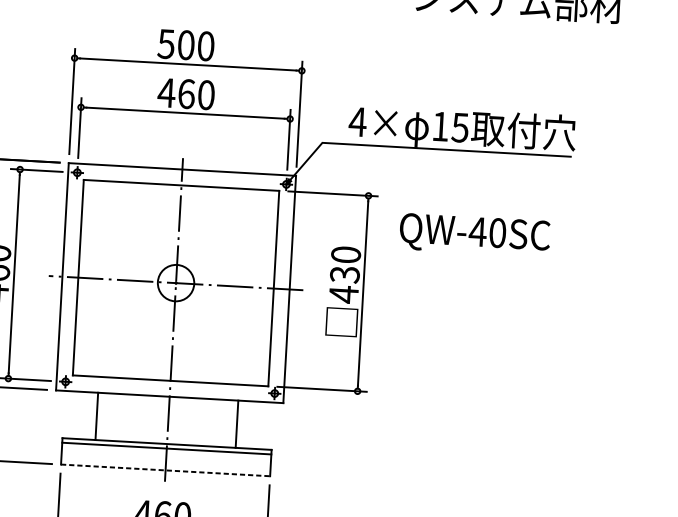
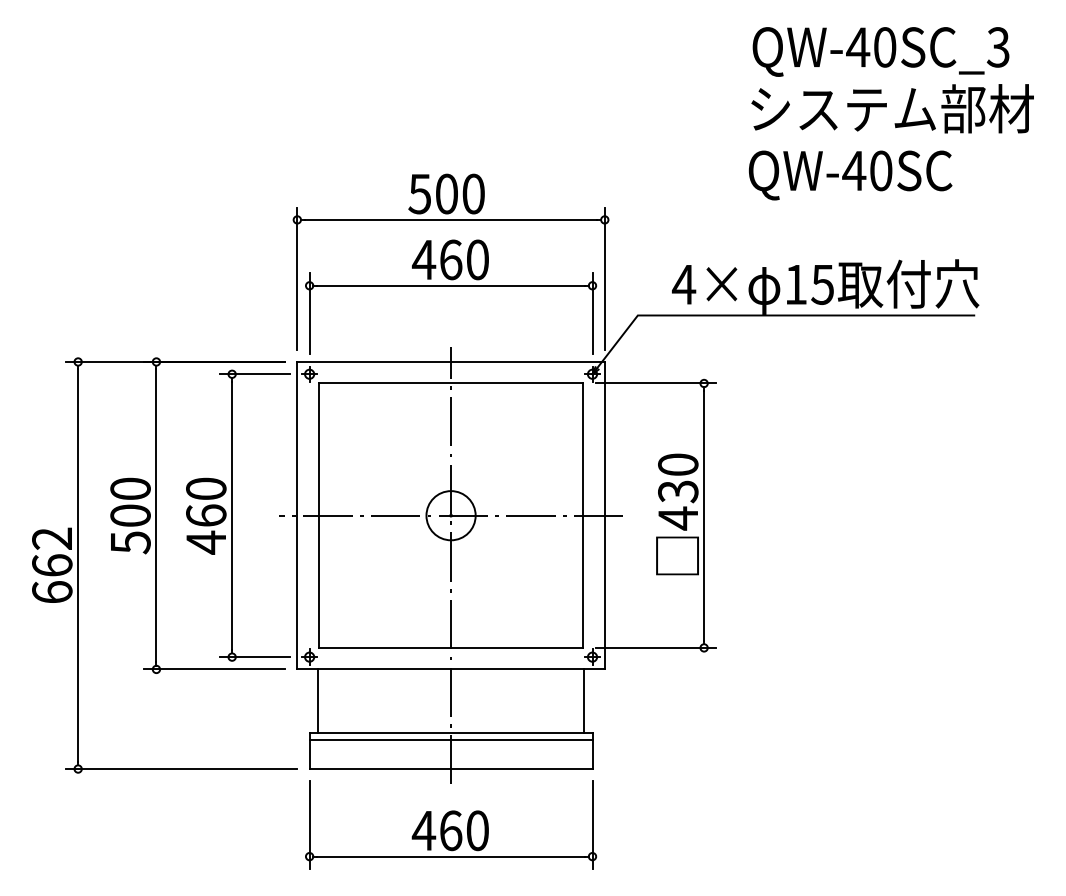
text: (474, 235) -> (850, 175), moved
line: (97, 416) -> (318, 701), moved
line: (236, 424) -> (583, 701), moved
line: (165, 470) -> (451, 769), dashed -> solid

